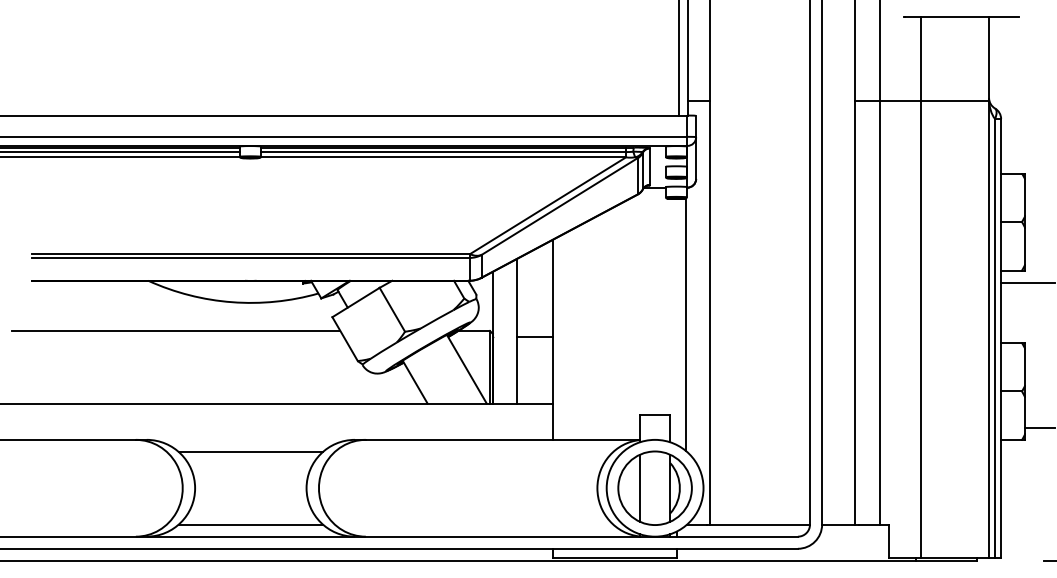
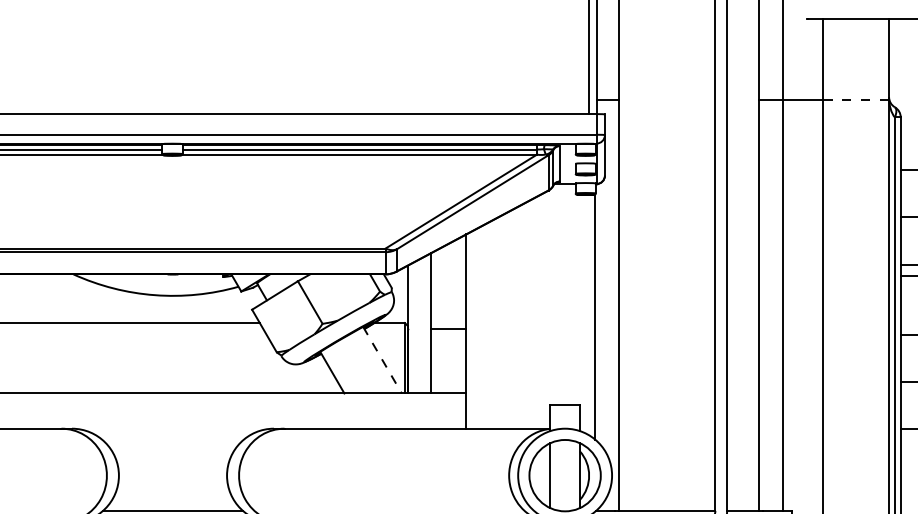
line: (955, 101) -> (856, 100), solid -> dashed
line: (466, 369) -> (382, 360), solid -> dashed
line: (250, 451) -> (172, 439), removed

